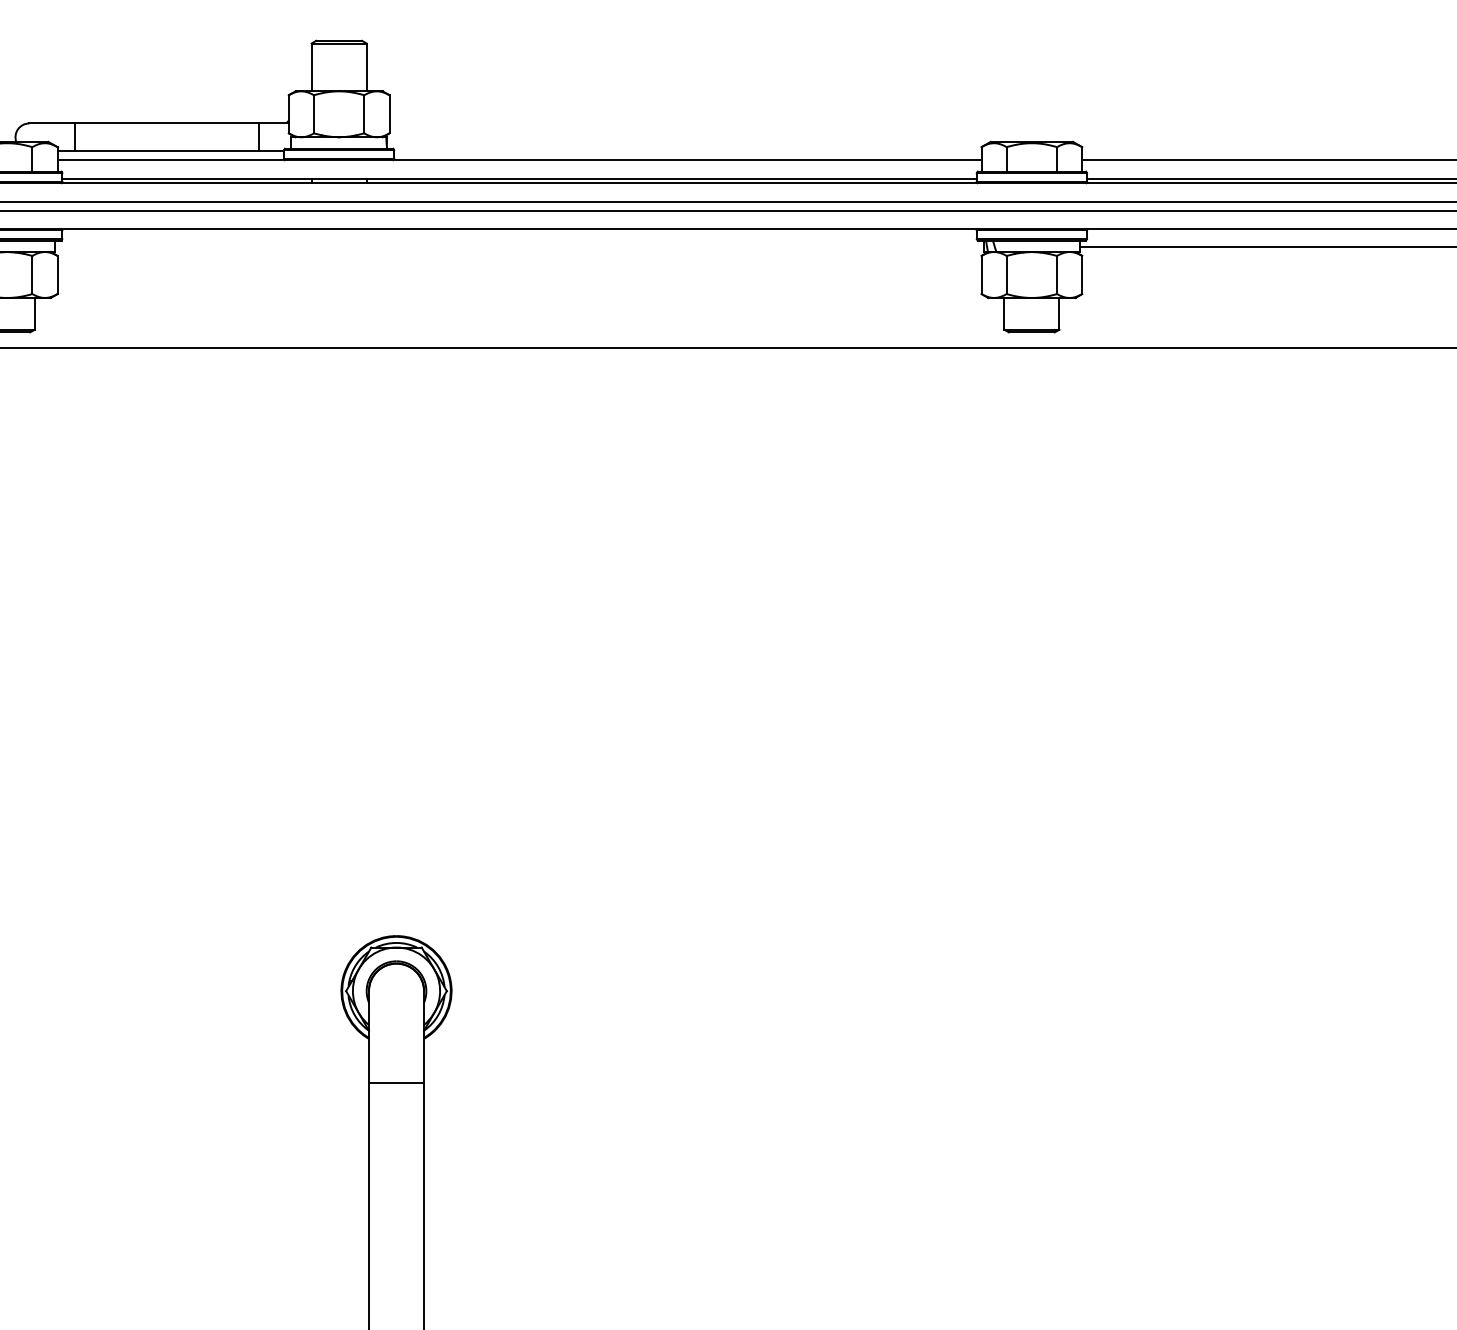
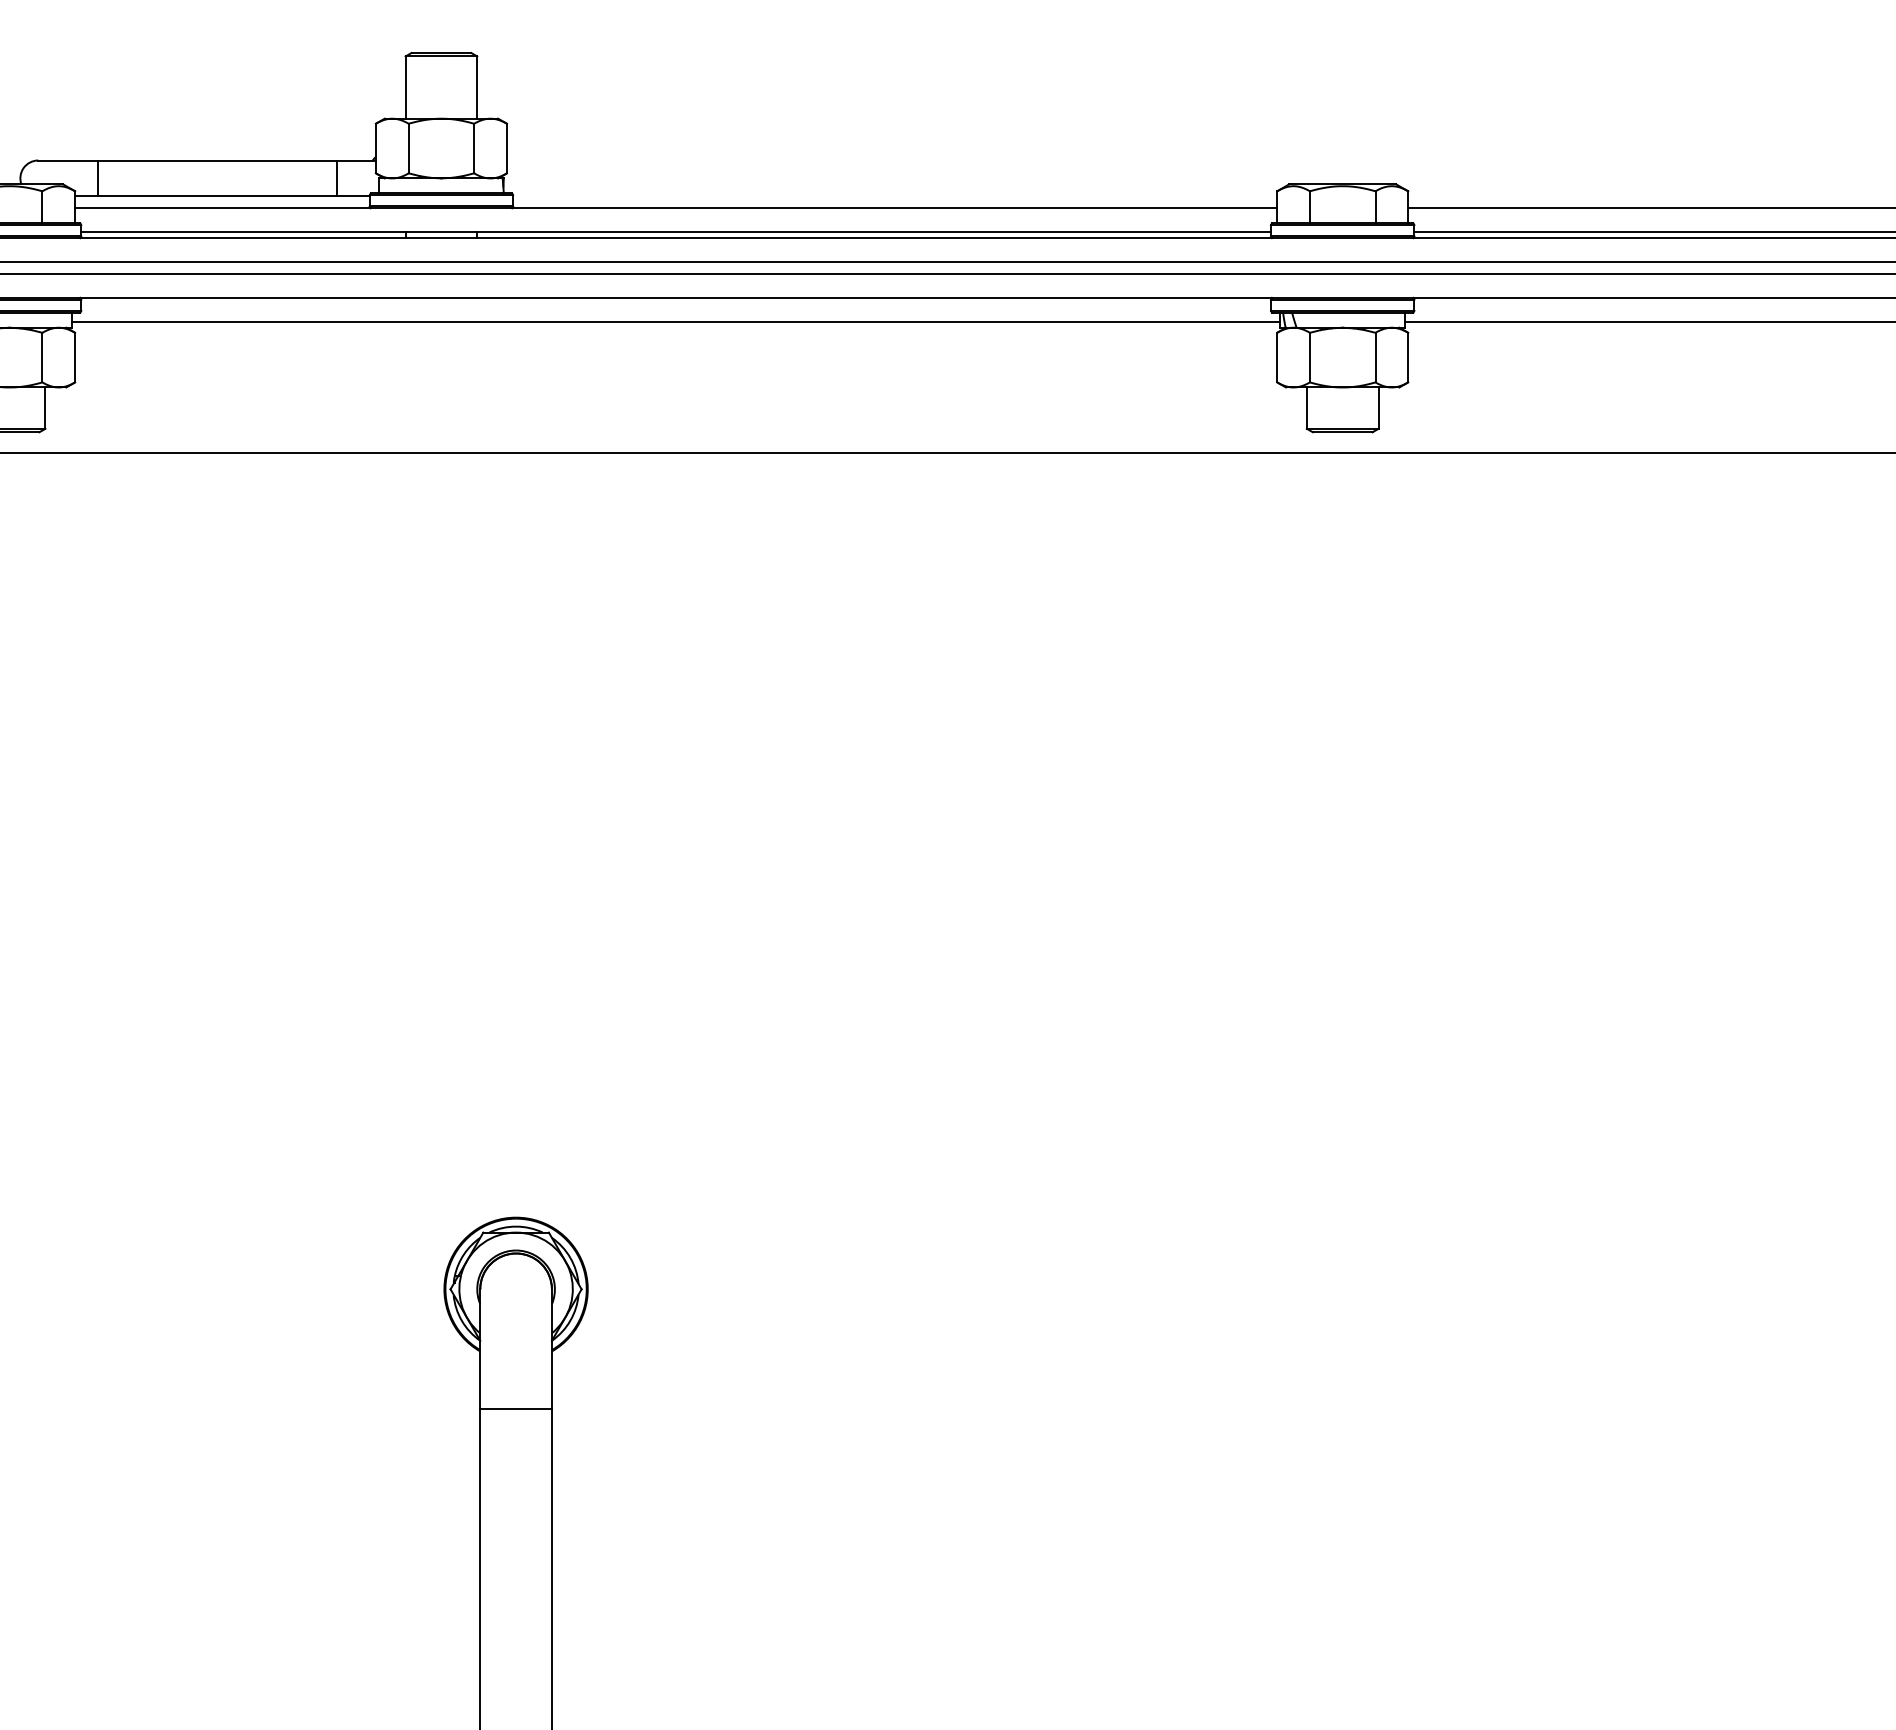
line: (519, 247) -> (676, 321), added

